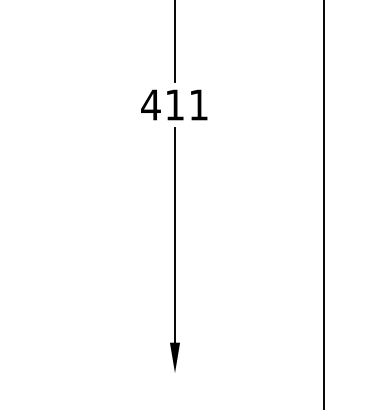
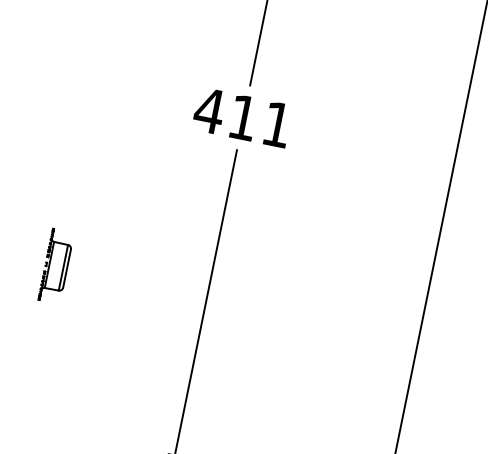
part: (68, 231) -> (56, 266), added

